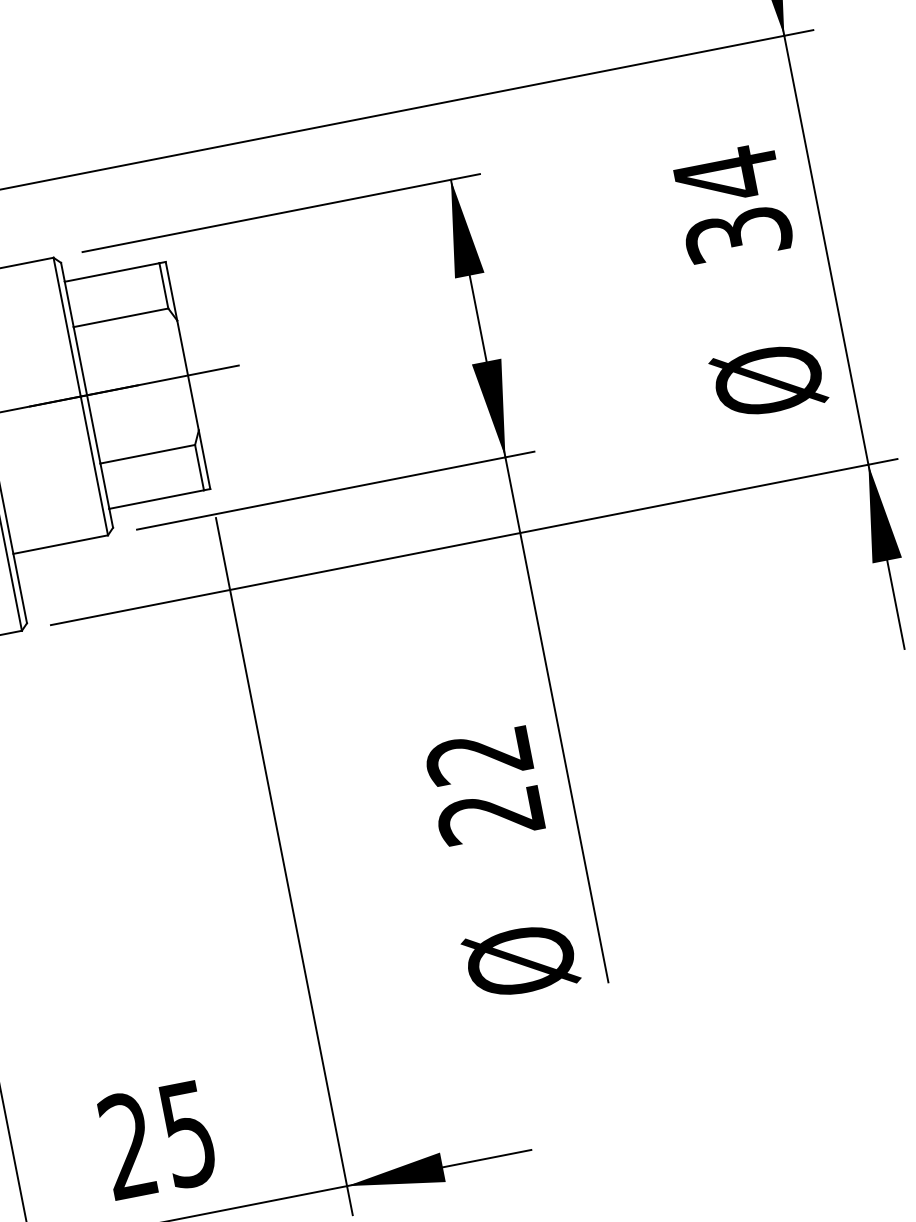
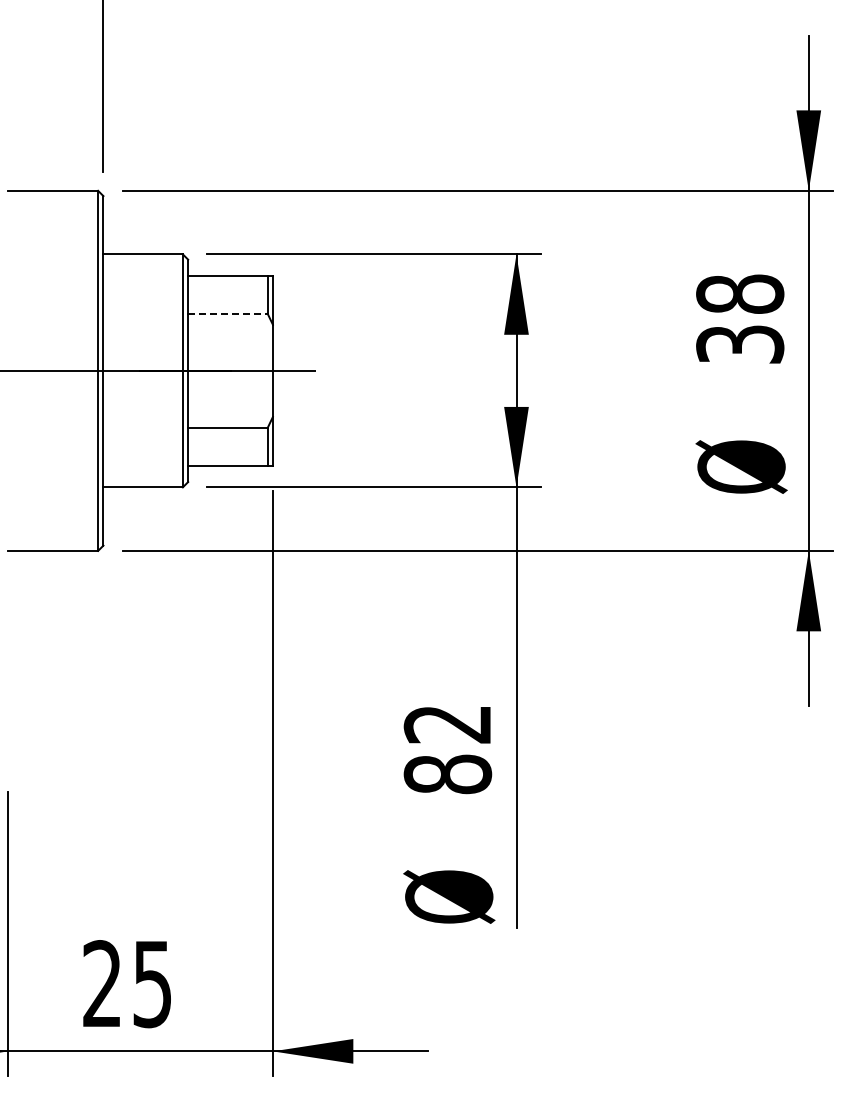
text: (727, 175) -> (740, 294), 34 -> 38
line: (120, 317) -> (227, 313), solid -> dashed
text: (490, 815) -> (447, 774), 22 -> 82

